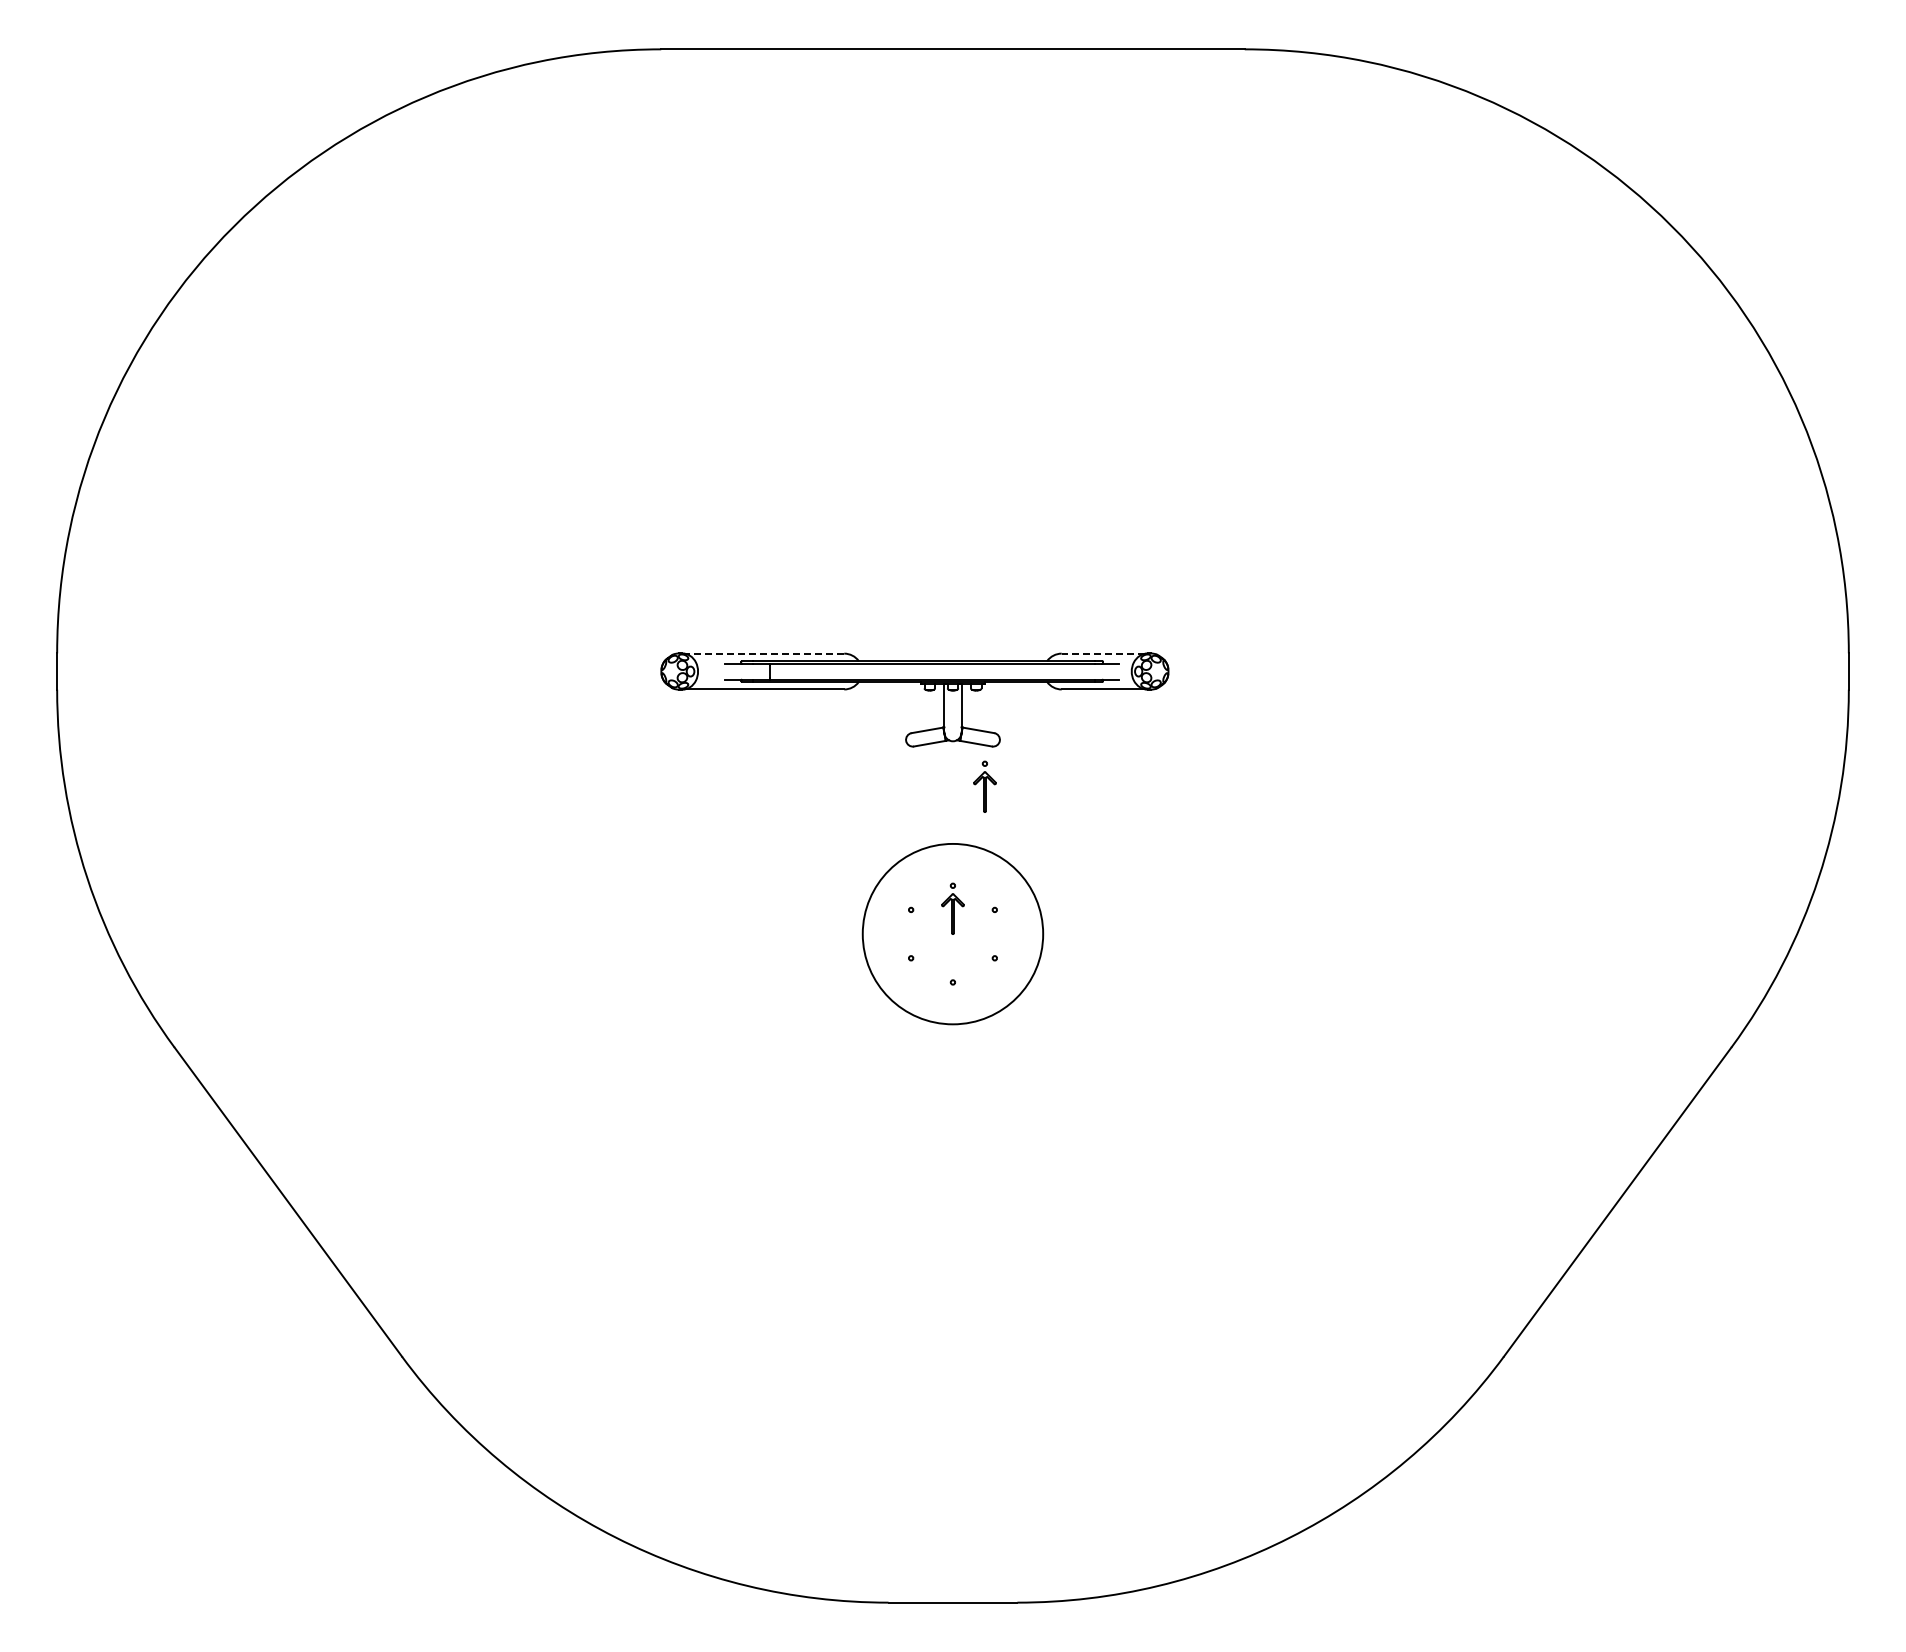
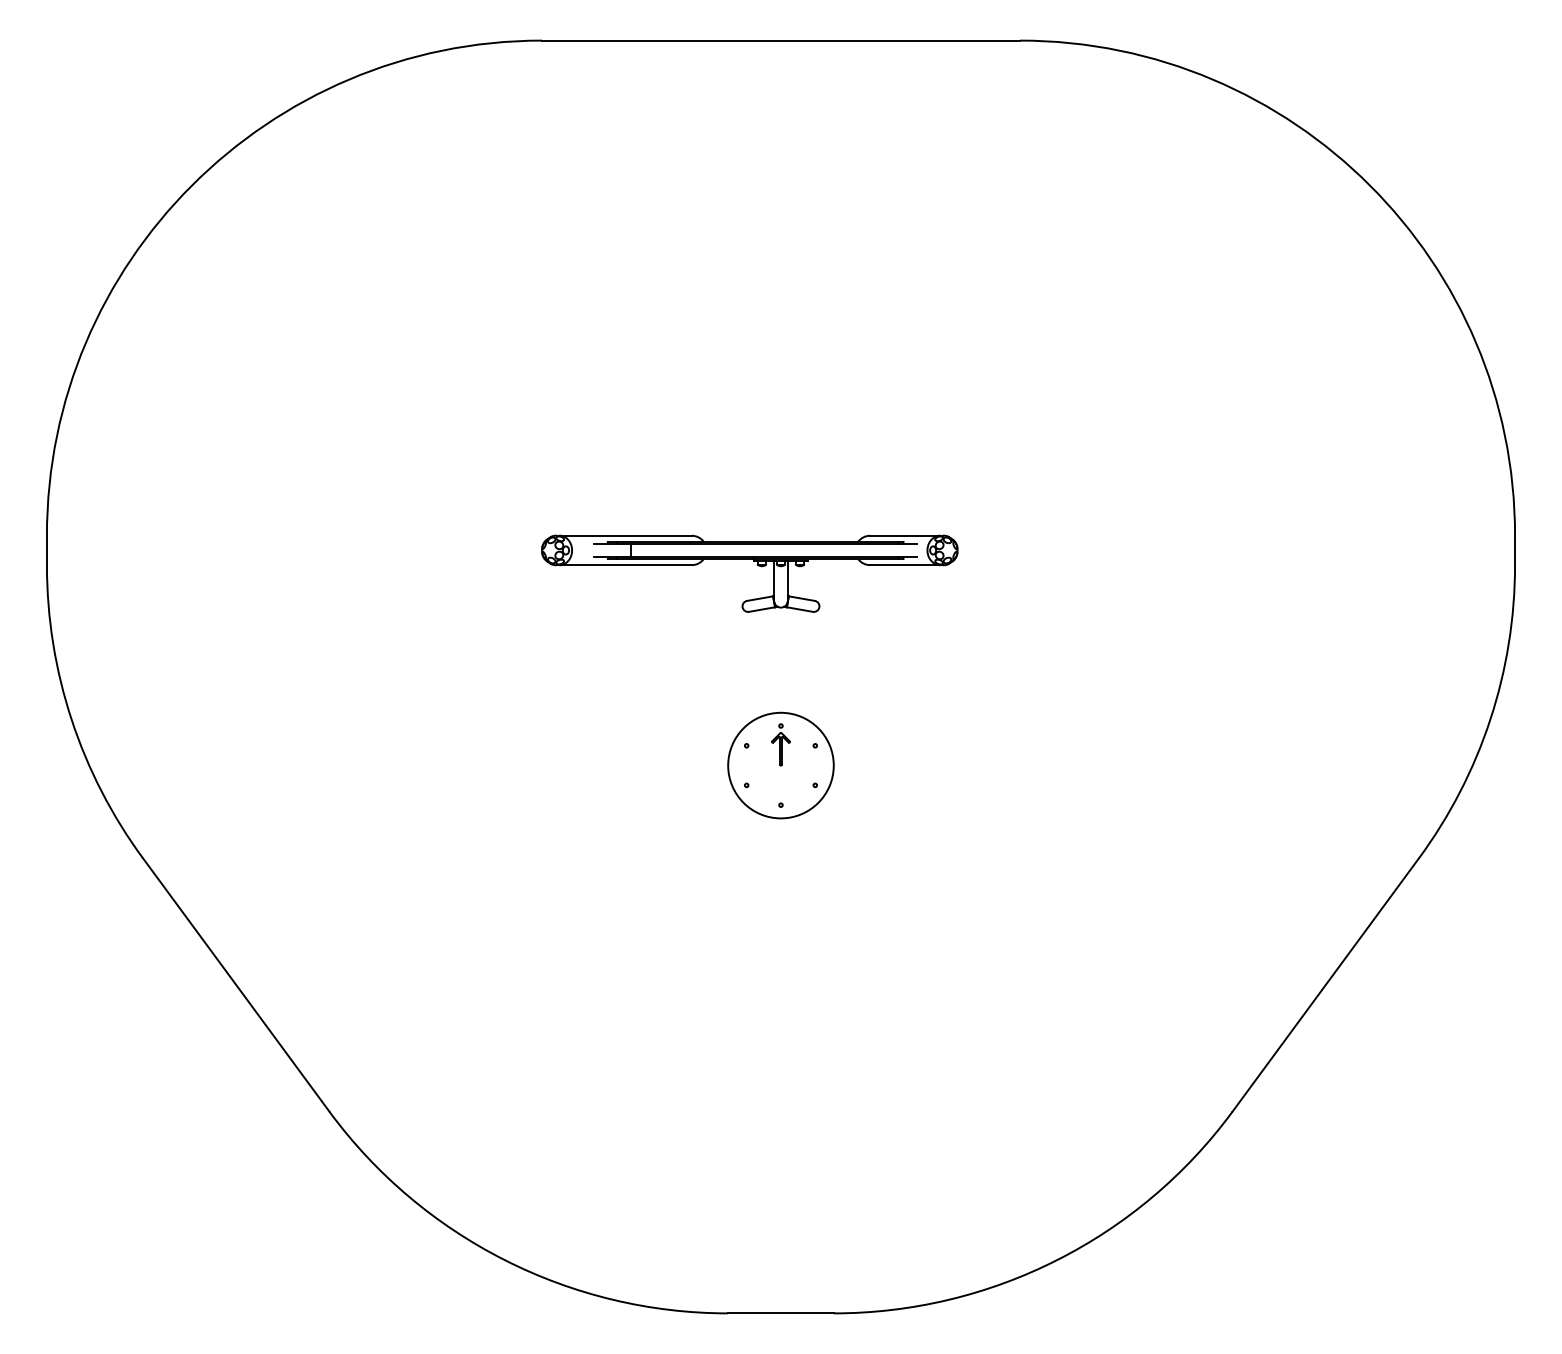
line: (764, 653) -> (626, 535), dashed -> solid
line: (1103, 653) -> (904, 535), dashed -> solid
part: (984, 786) -> (806, 644), removed
circle: (952, 933) -> (780, 765), size x0.71

